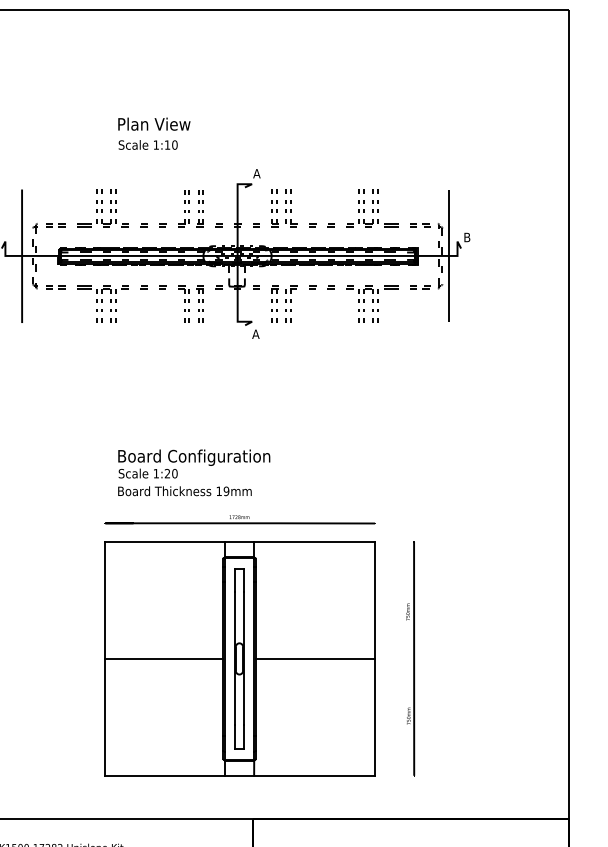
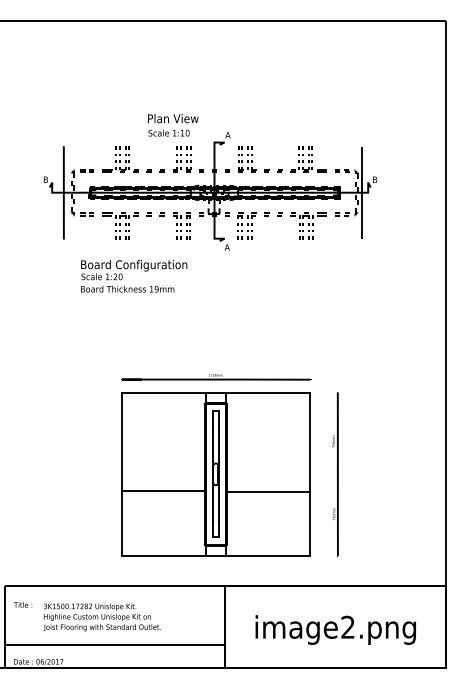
text: (154, 134) -> (173, 125), moved
text: (194, 473) -> (134, 276), moved
line: (163, 659) -> (162, 491), moved
line: (314, 659) -> (268, 492), moved

